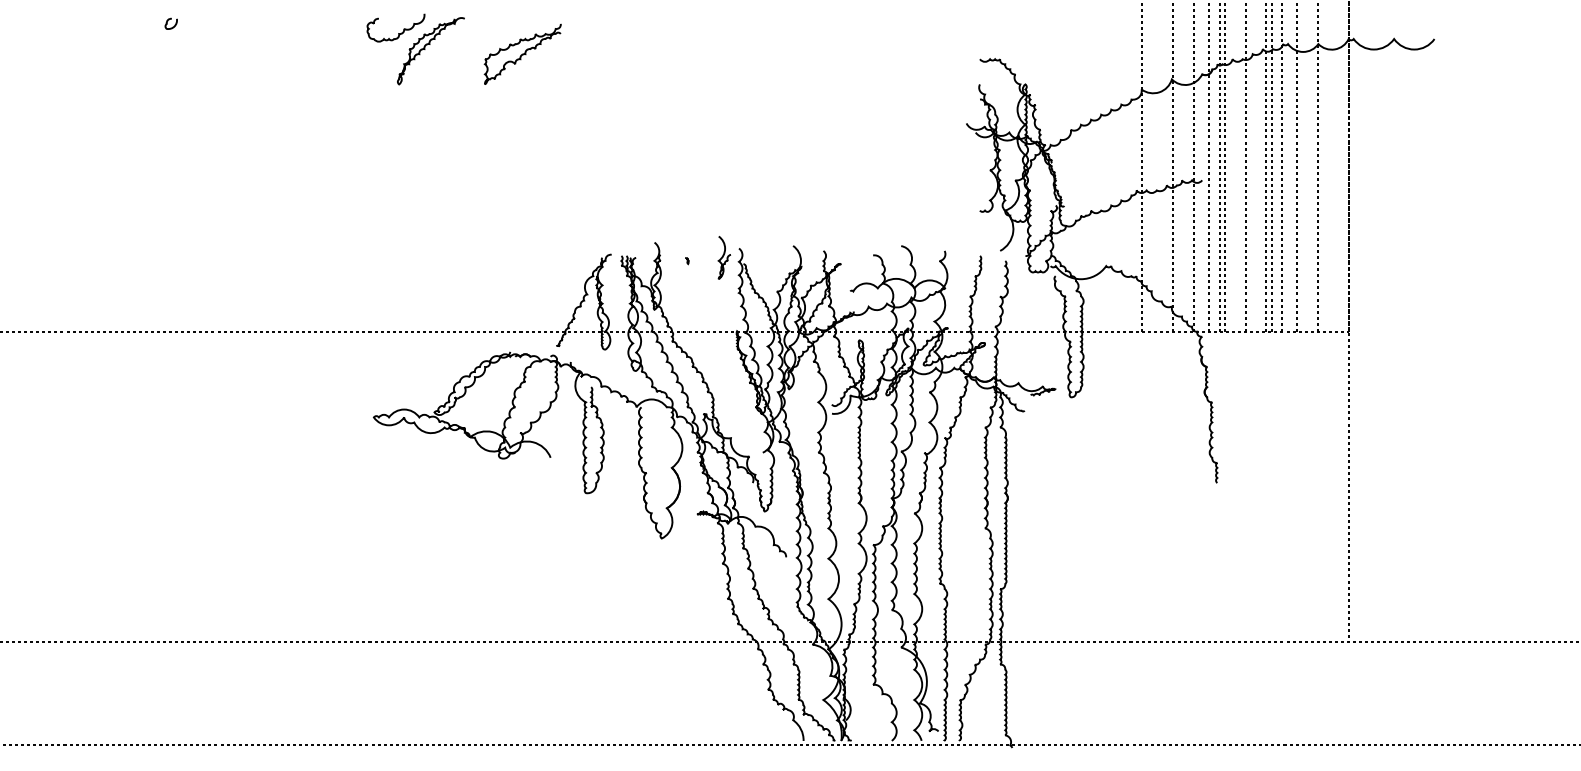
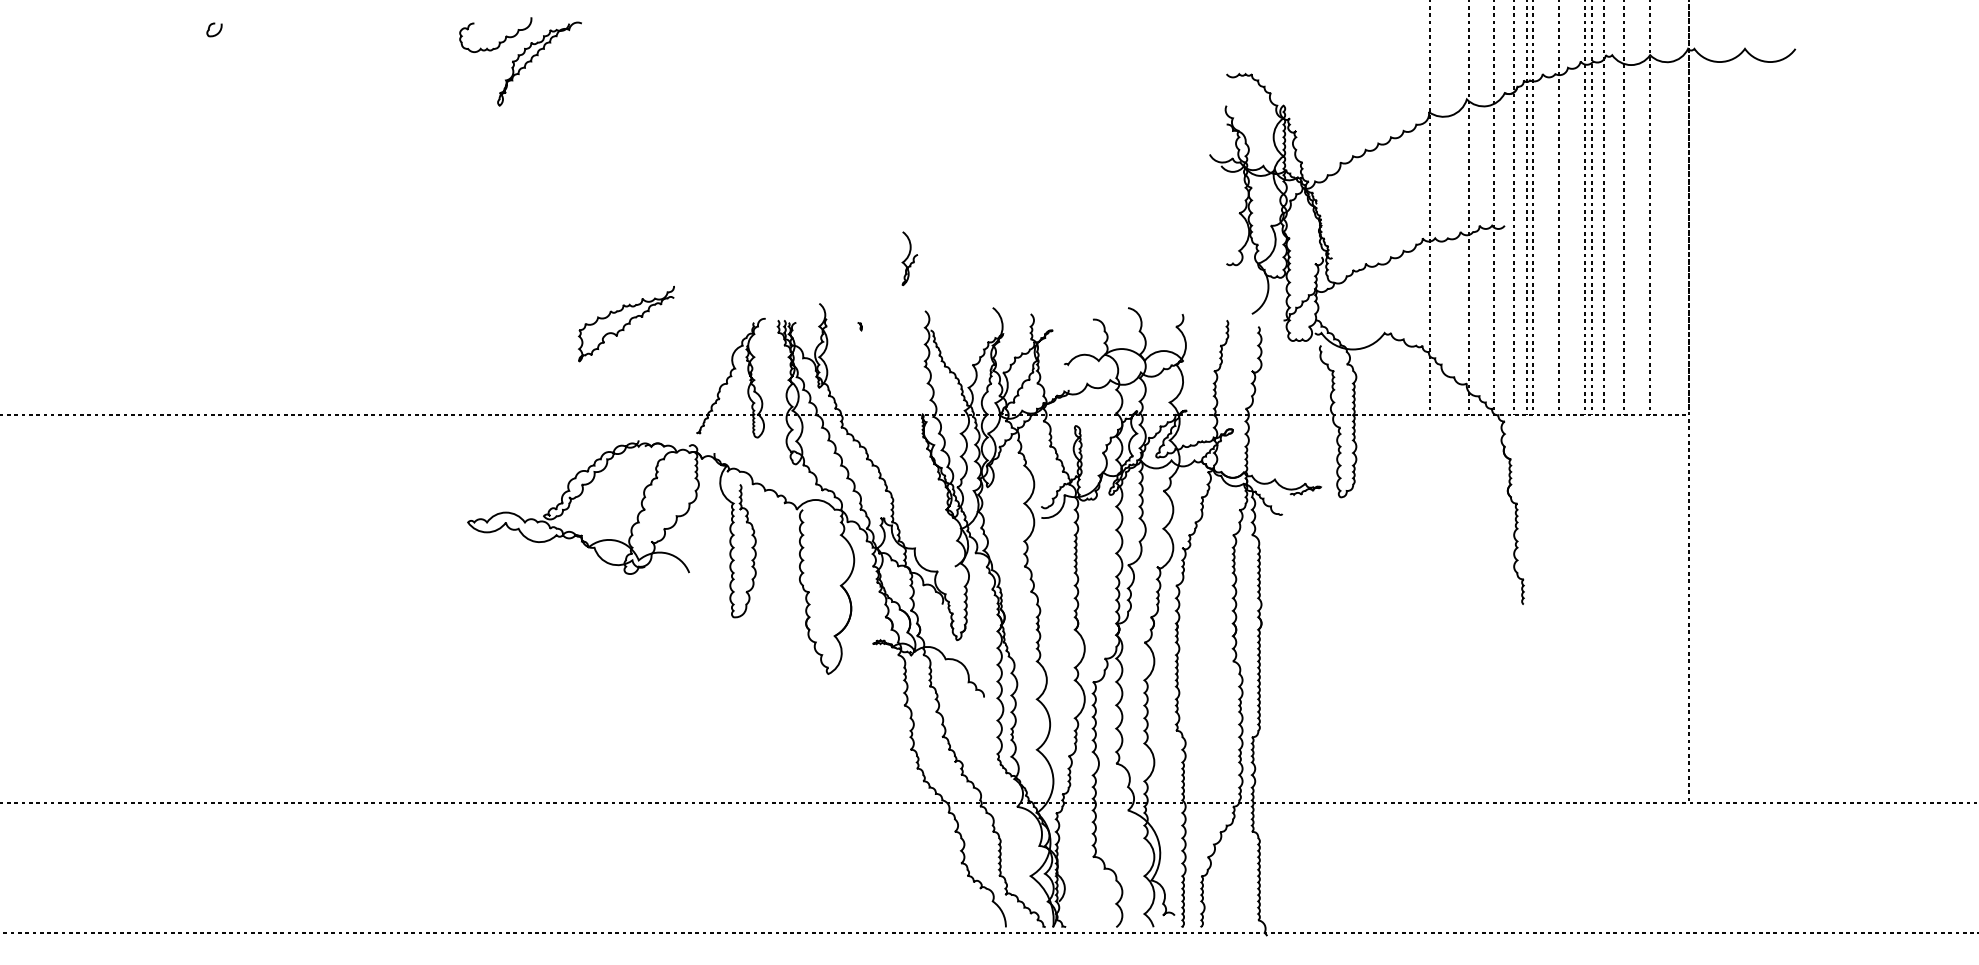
curve: (522, 53) -> (626, 323), moved
curve: (723, 257) -> (908, 258), moved

